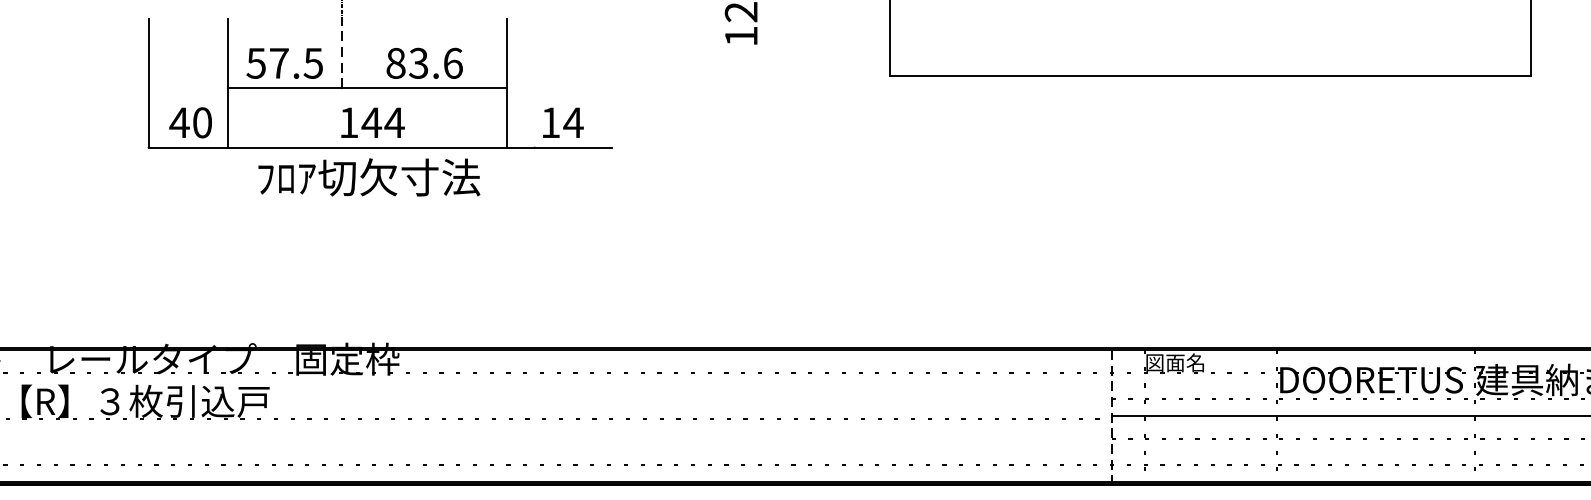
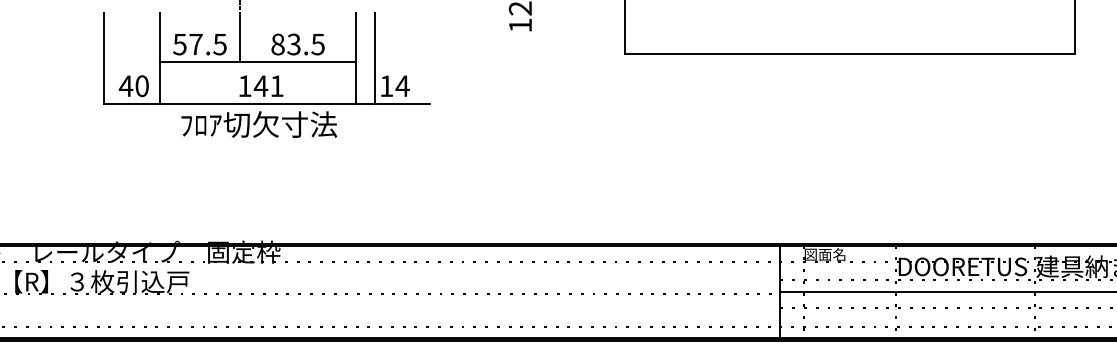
line: (341, 53) -> (239, 37), dashed -> solid
text: (452, 63) -> (317, 44), 83.6 -> 83.5
line: (534, 83) -> (375, 58), added
text: (393, 121) -> (276, 85), 144 -> 141
line: (1111, 416) -> (780, 292), dashed -> solid

